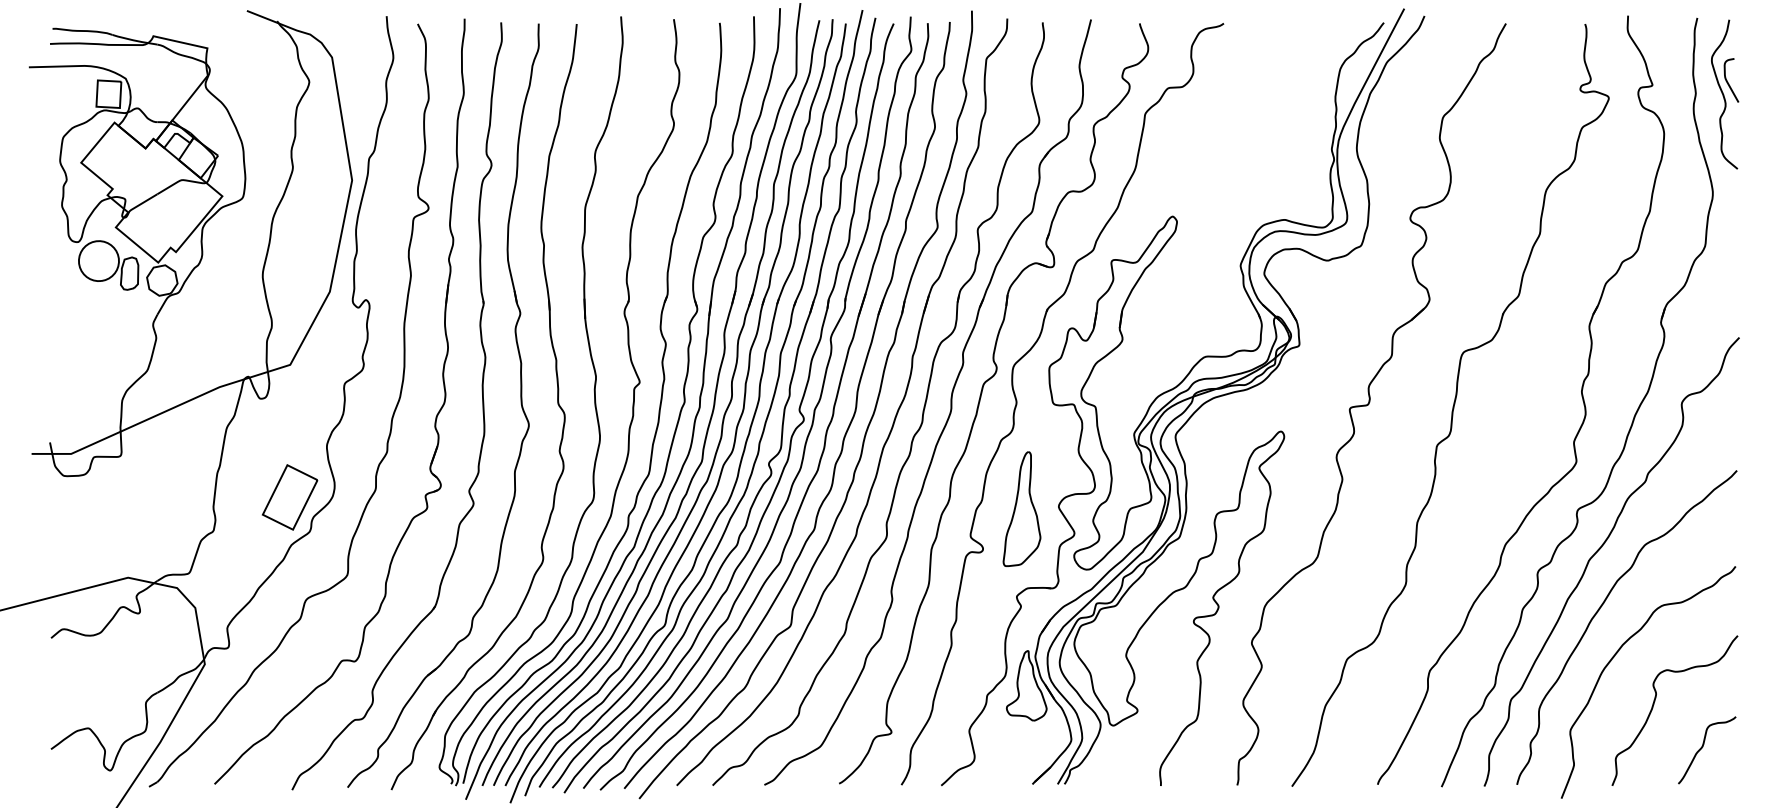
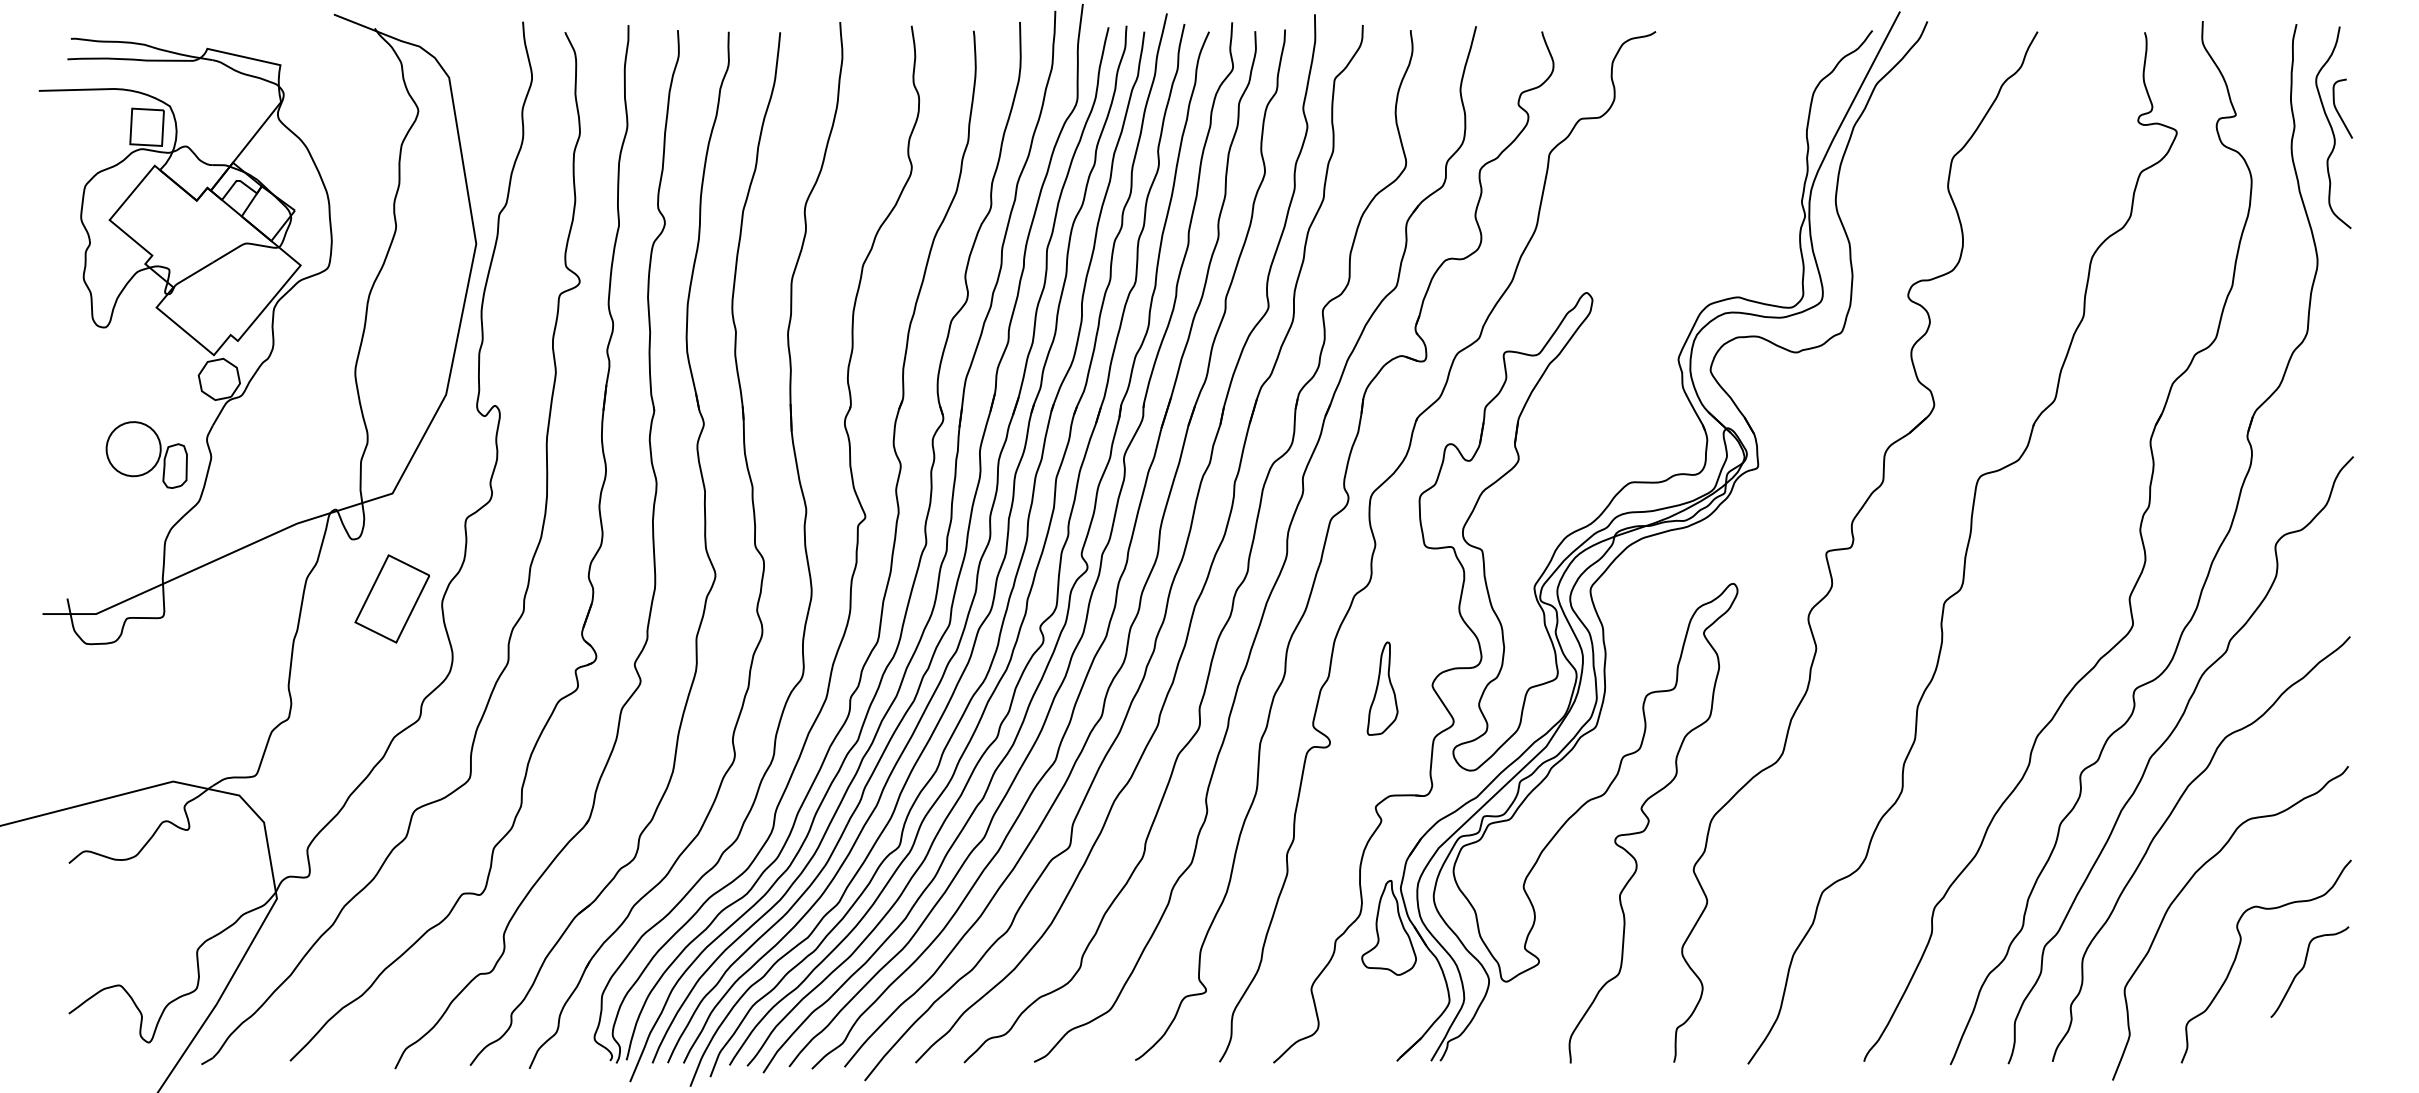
part: (108, 265) -> (146, 454), moved
part: (290, 497) -> (392, 598), moved
part: (1021, 508) -> (1382, 688), size x0.6
curve: (1702, 748) -> (2303, 969), moved

